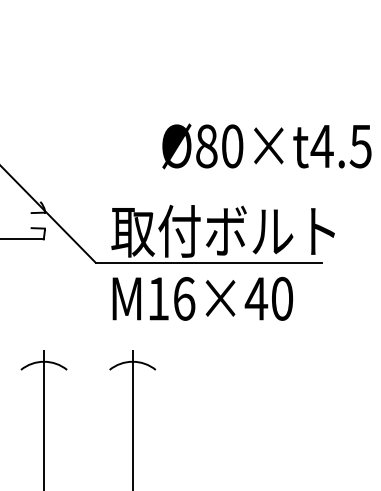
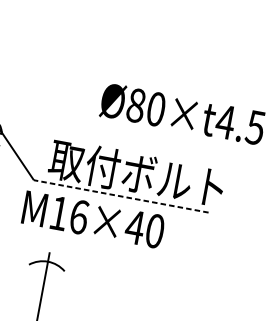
line: (209, 263) -> (121, 196), solid -> dashed
text: (202, 298) -> (93, 219), moved

